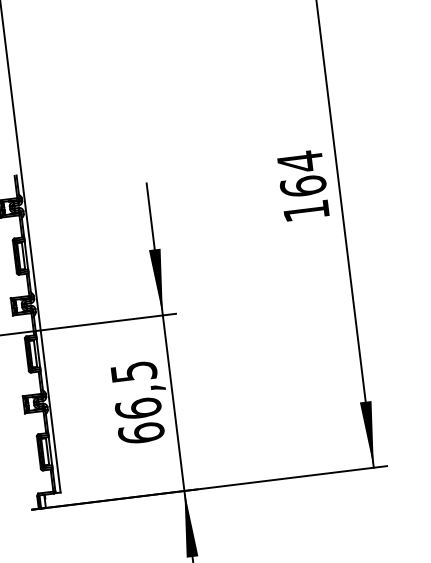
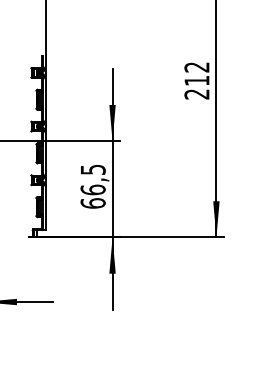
text: (302, 185) -> (196, 80), 164 -> 212

